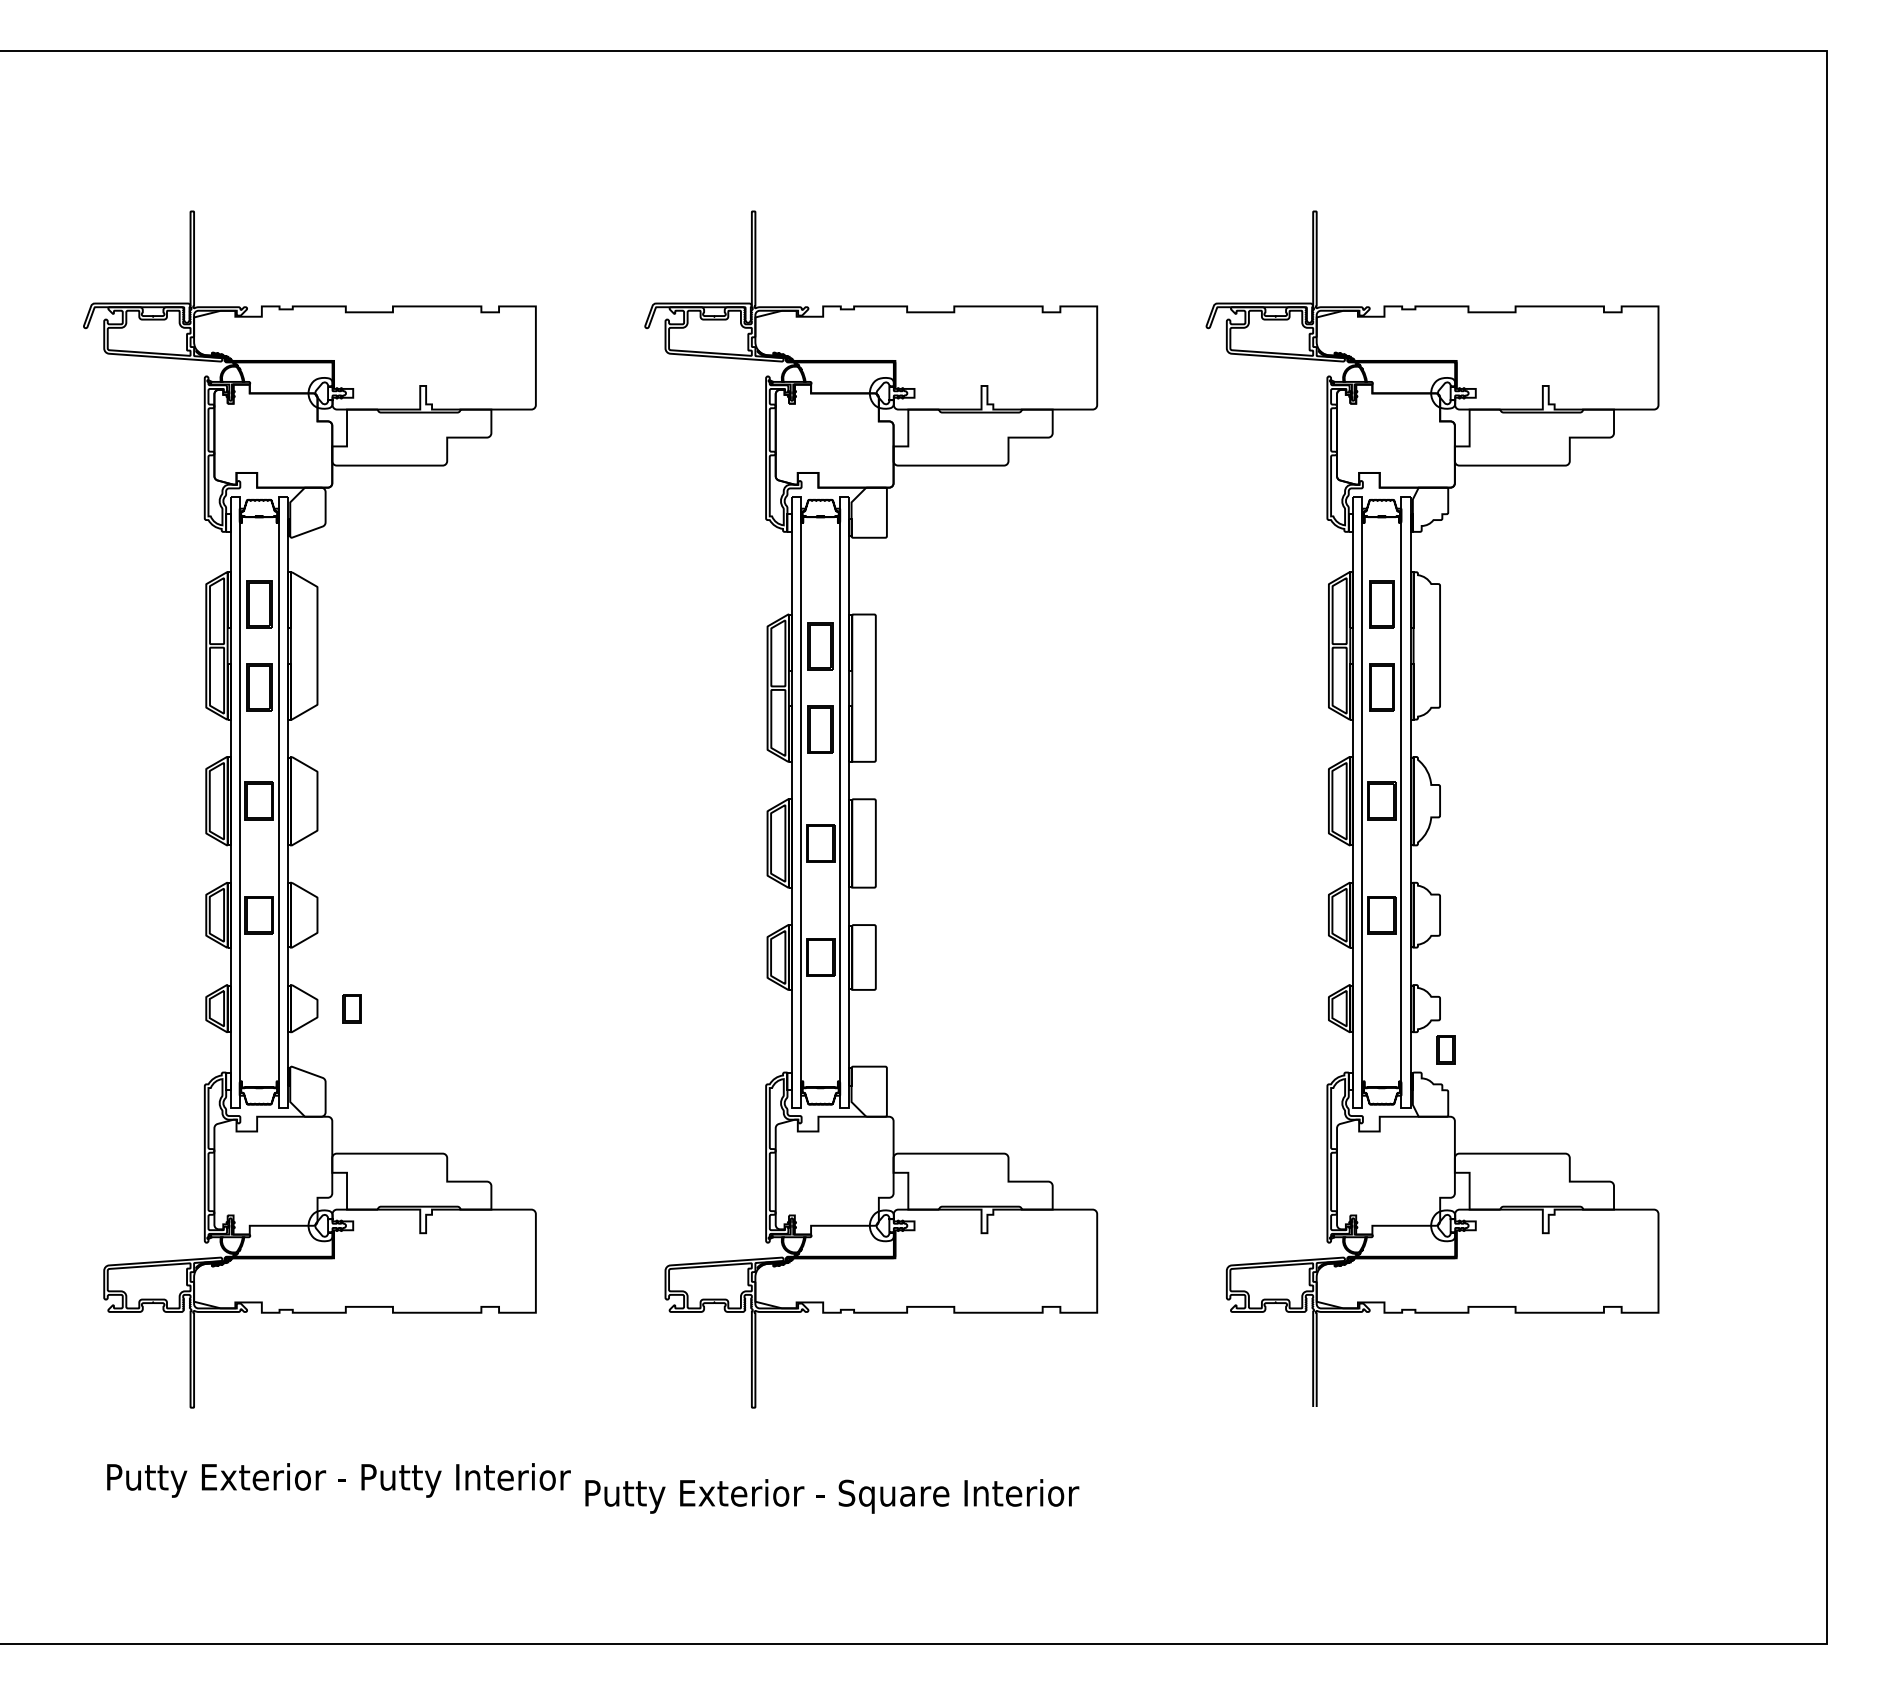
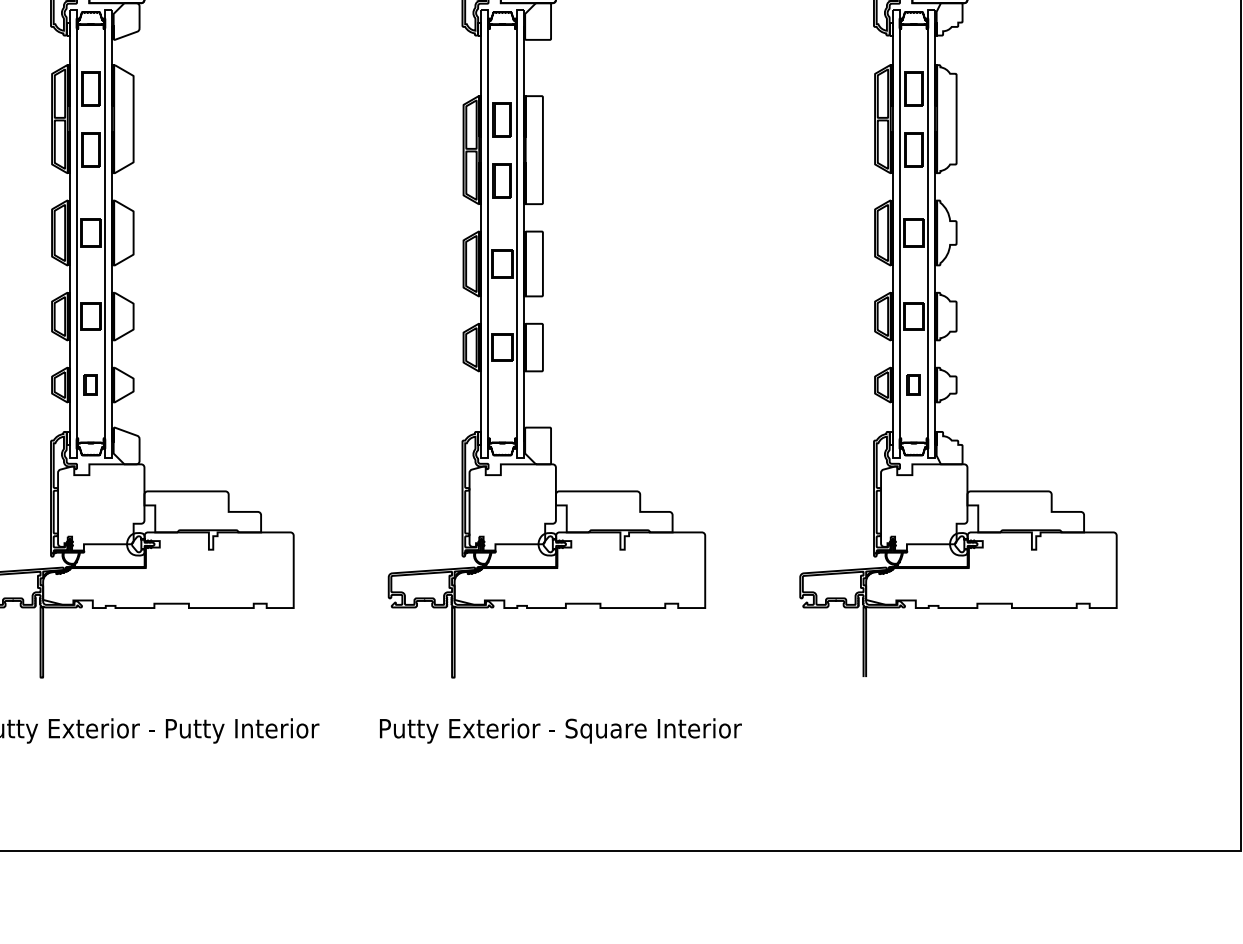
part: (351, 1008) -> (90, 384), moved
part: (1445, 1049) -> (913, 384), moved
text: (832, 1496) -> (561, 731), moved

